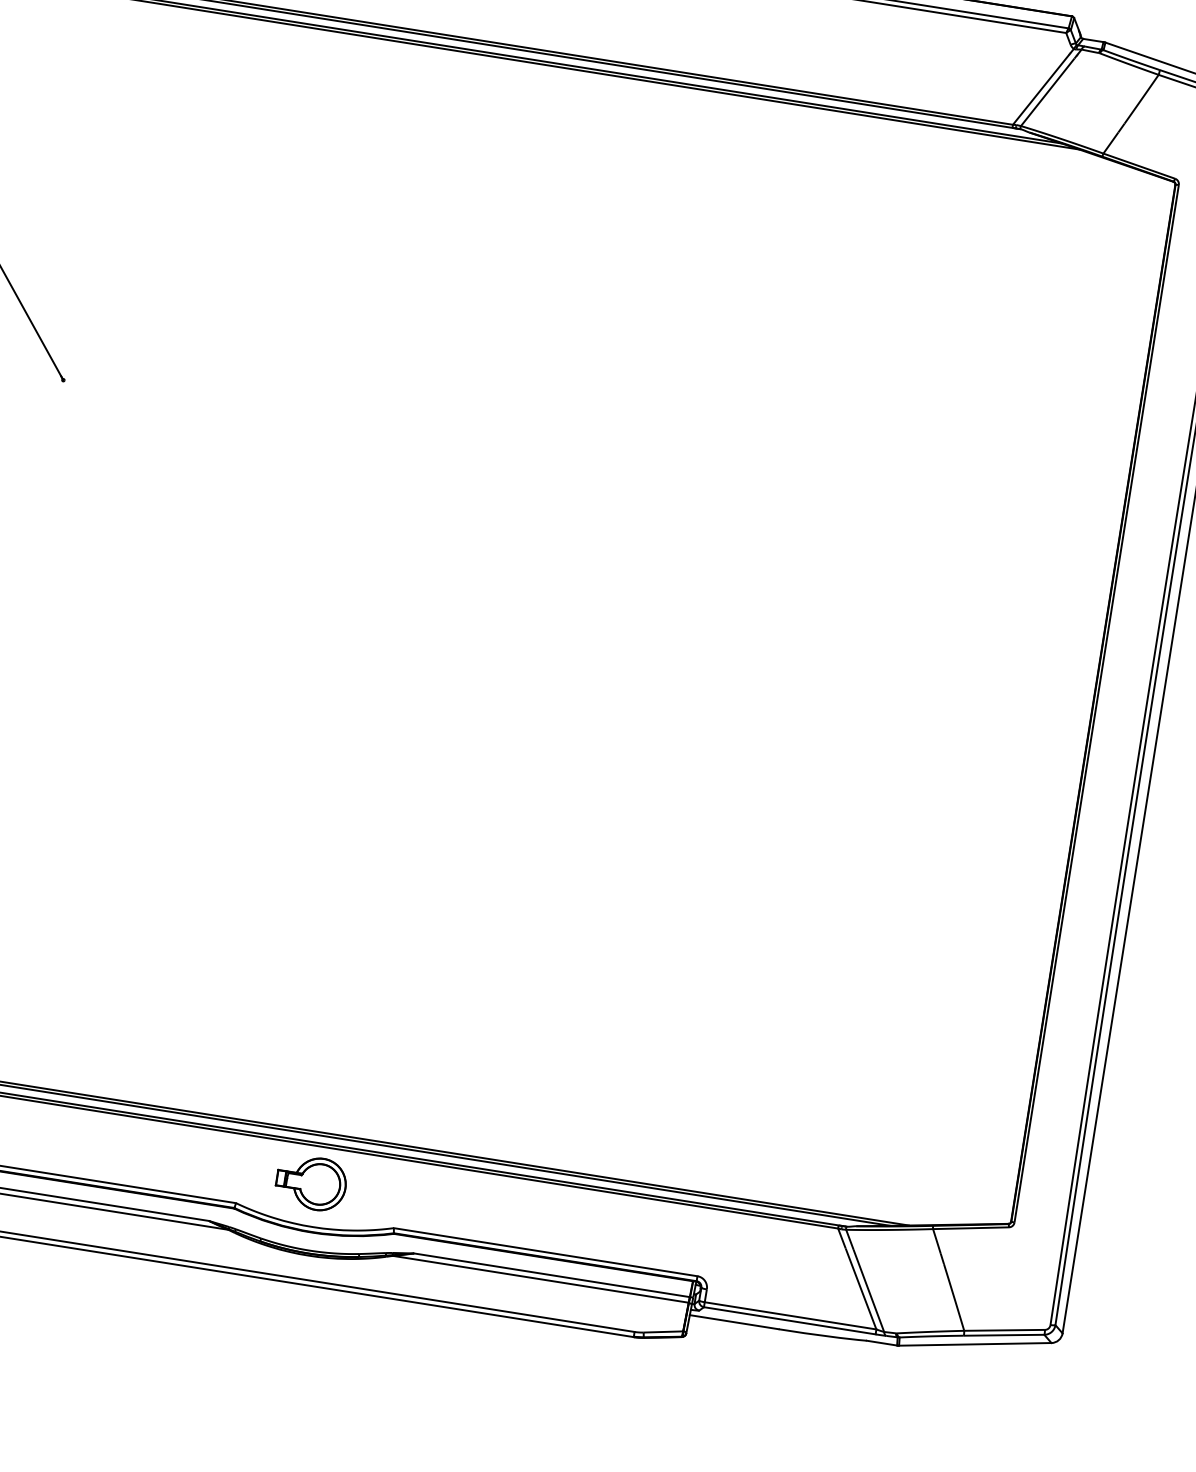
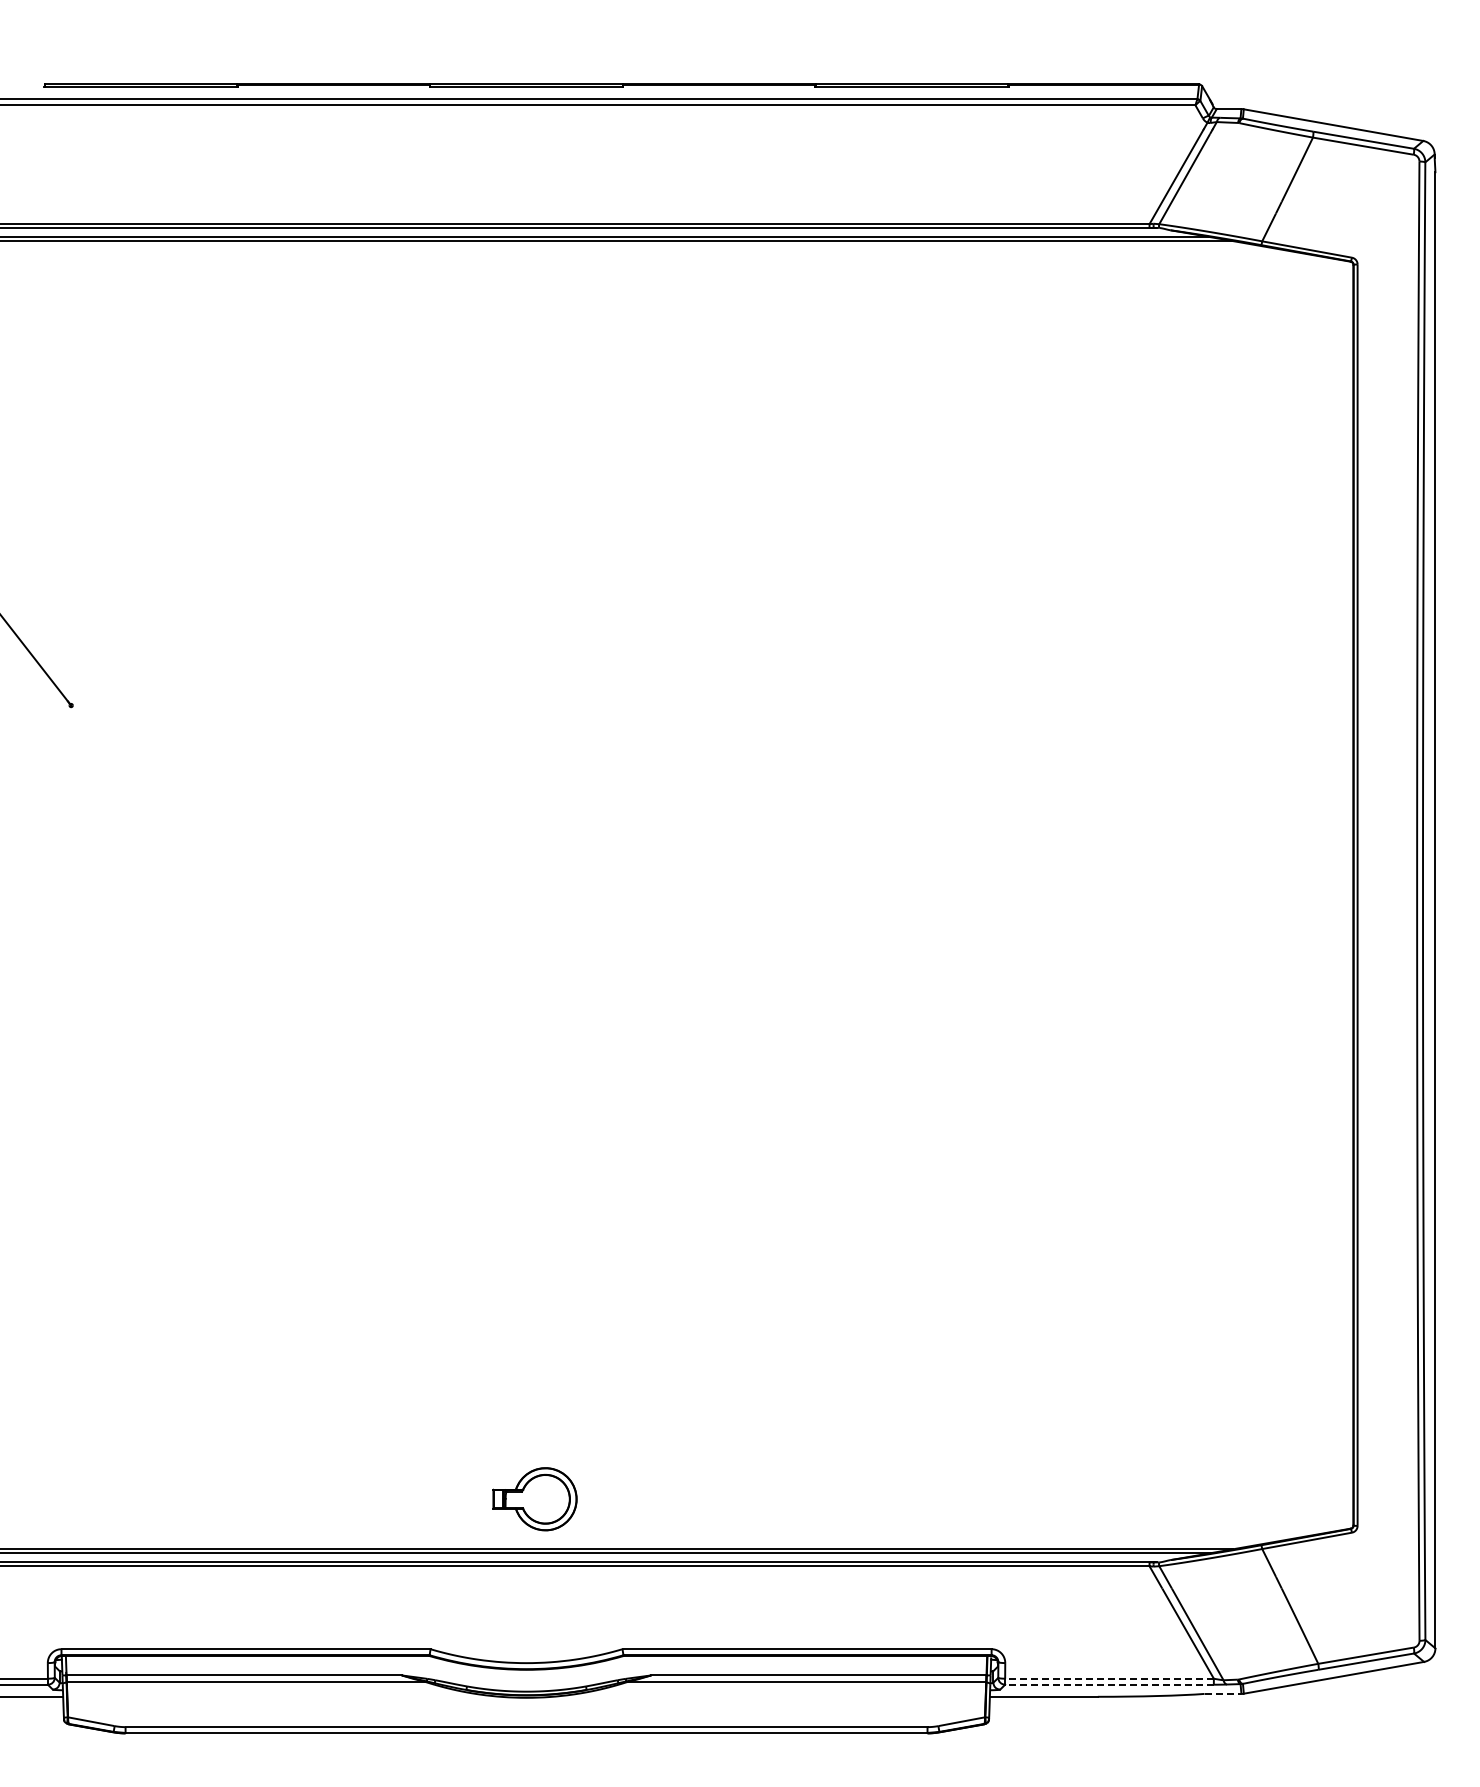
part: (310, 1183) -> (534, 1499), moved
line: (790, 1315) -> (1109, 1678), solid -> dashed
line: (789, 1320) -> (1109, 1684), solid -> dashed
line: (882, 1342) -> (1223, 1693), solid -> dashed

